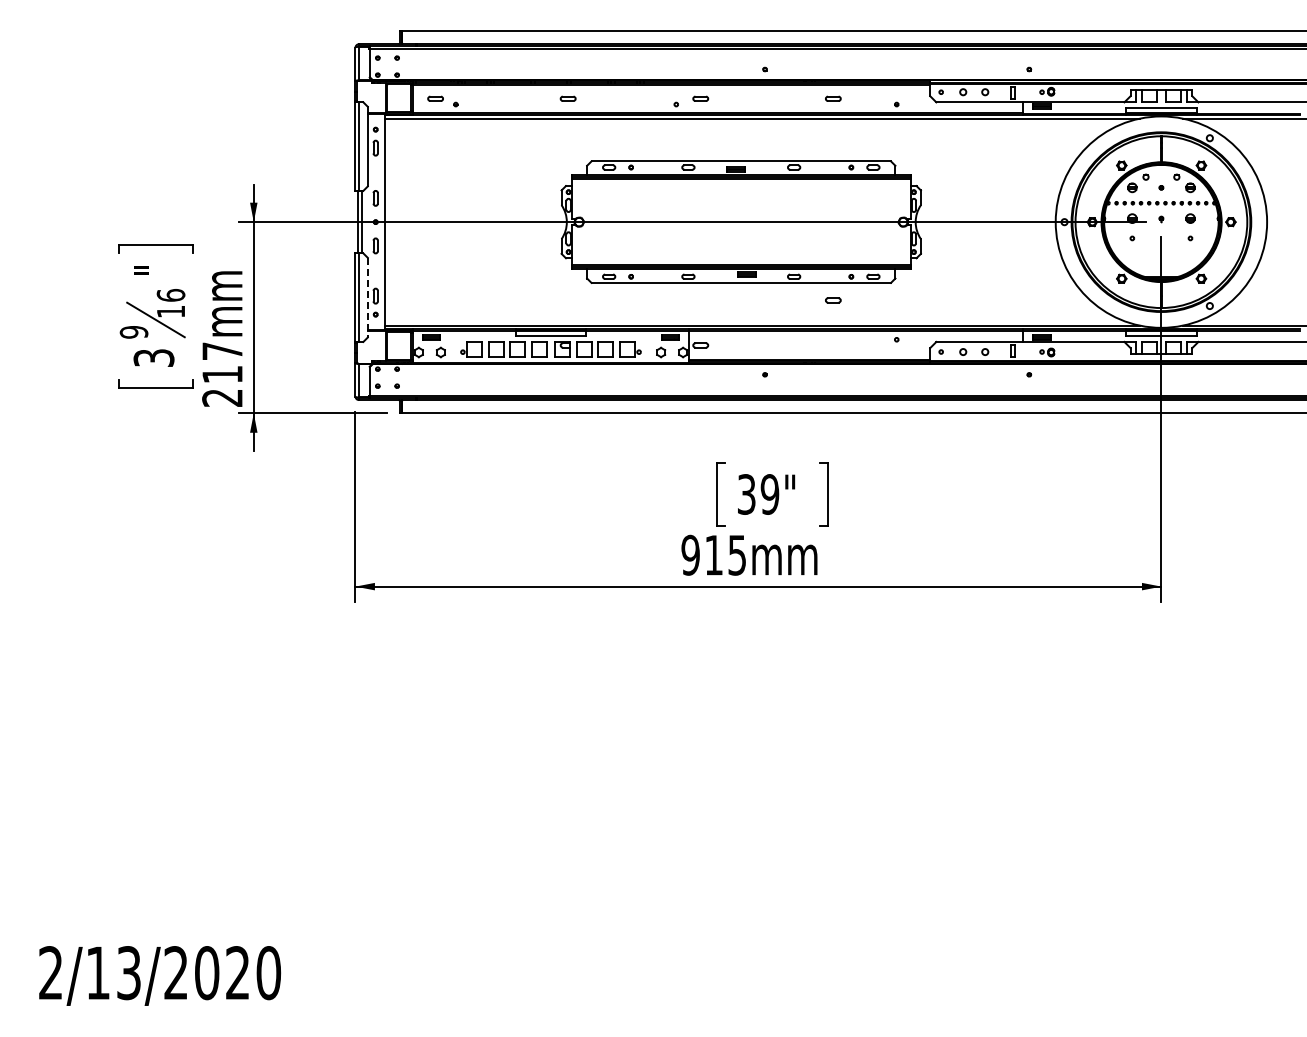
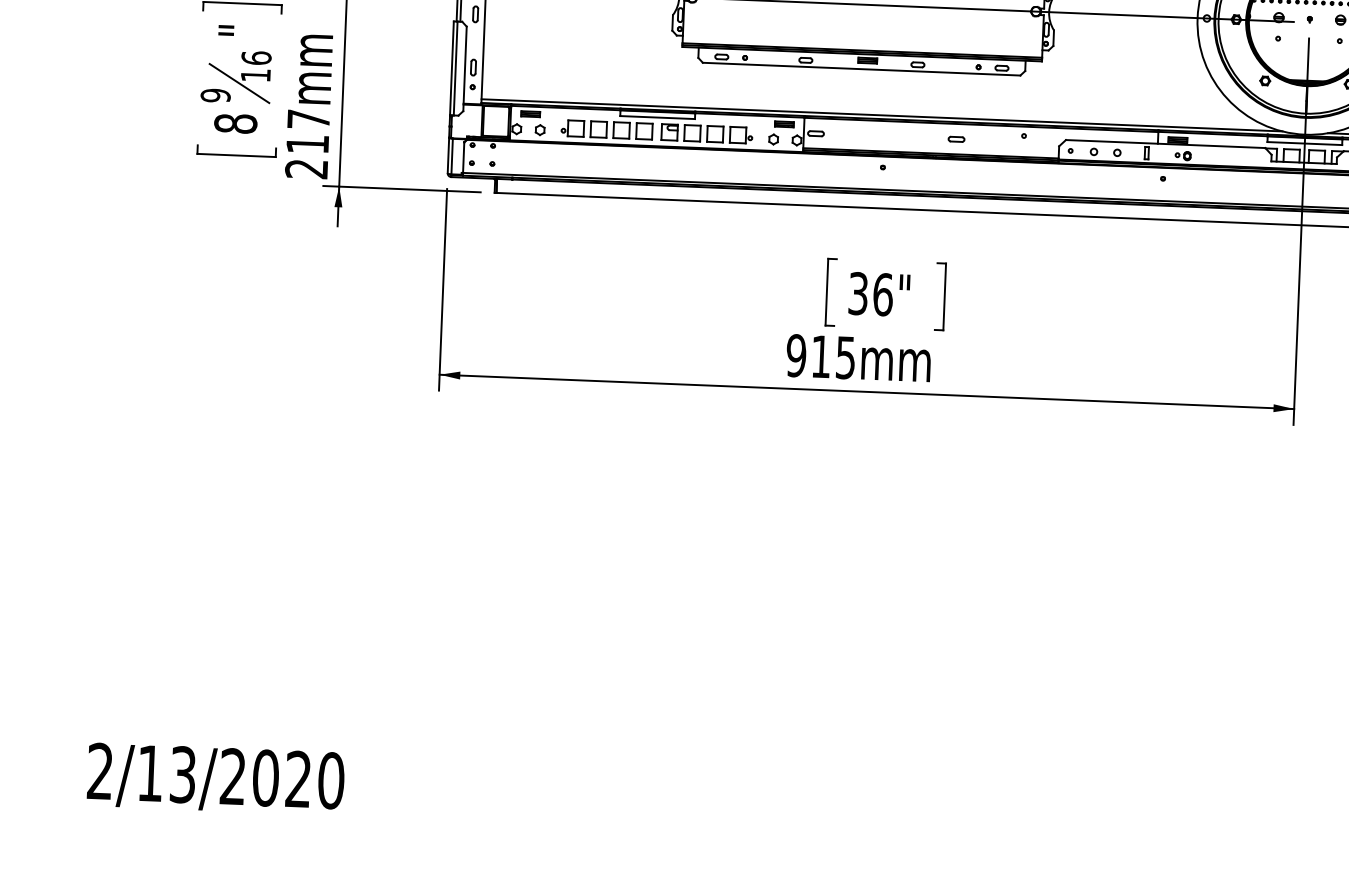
line: (367, 297) -> (464, 68), dashed -> solid
part: (833, 300) -> (956, 139), moved
text: (153, 358) -> (235, 124), 3 -> 8
text: (769, 494) -> (882, 294), 39" -> 36"

